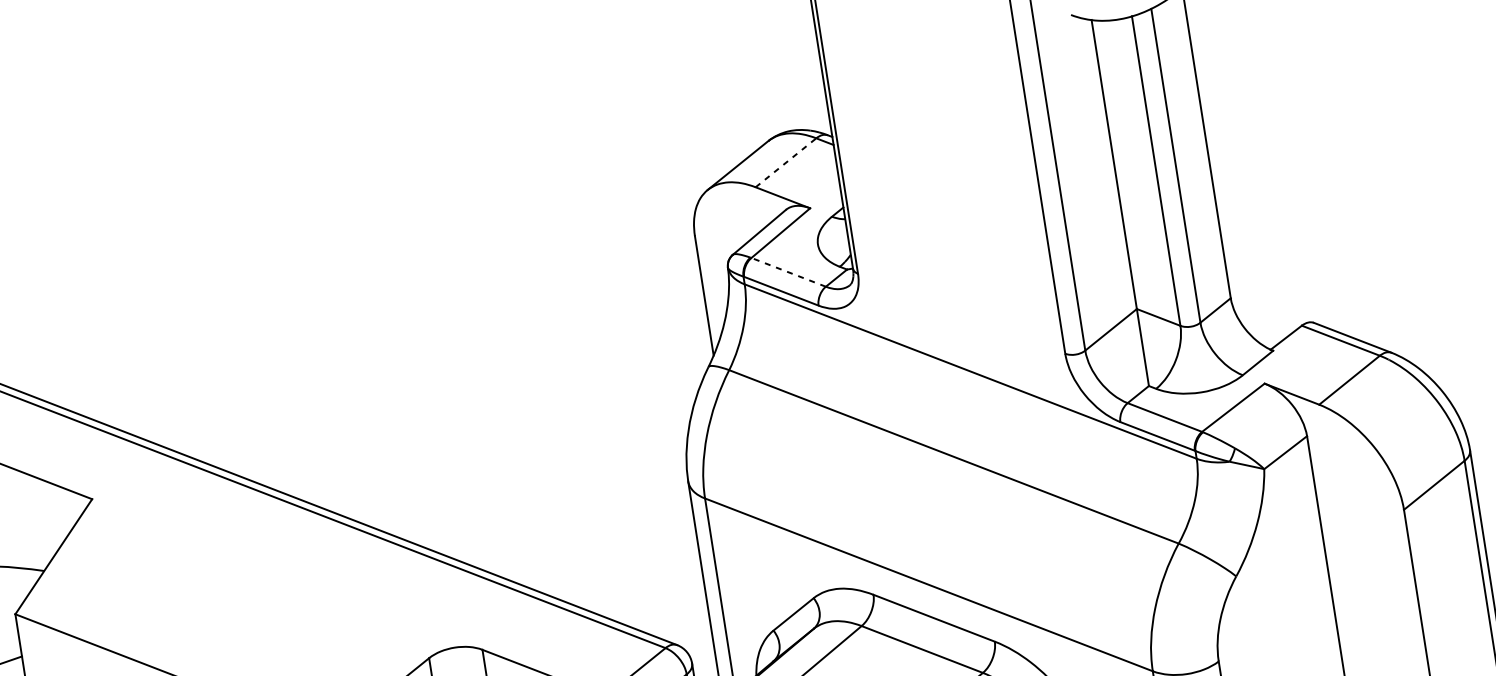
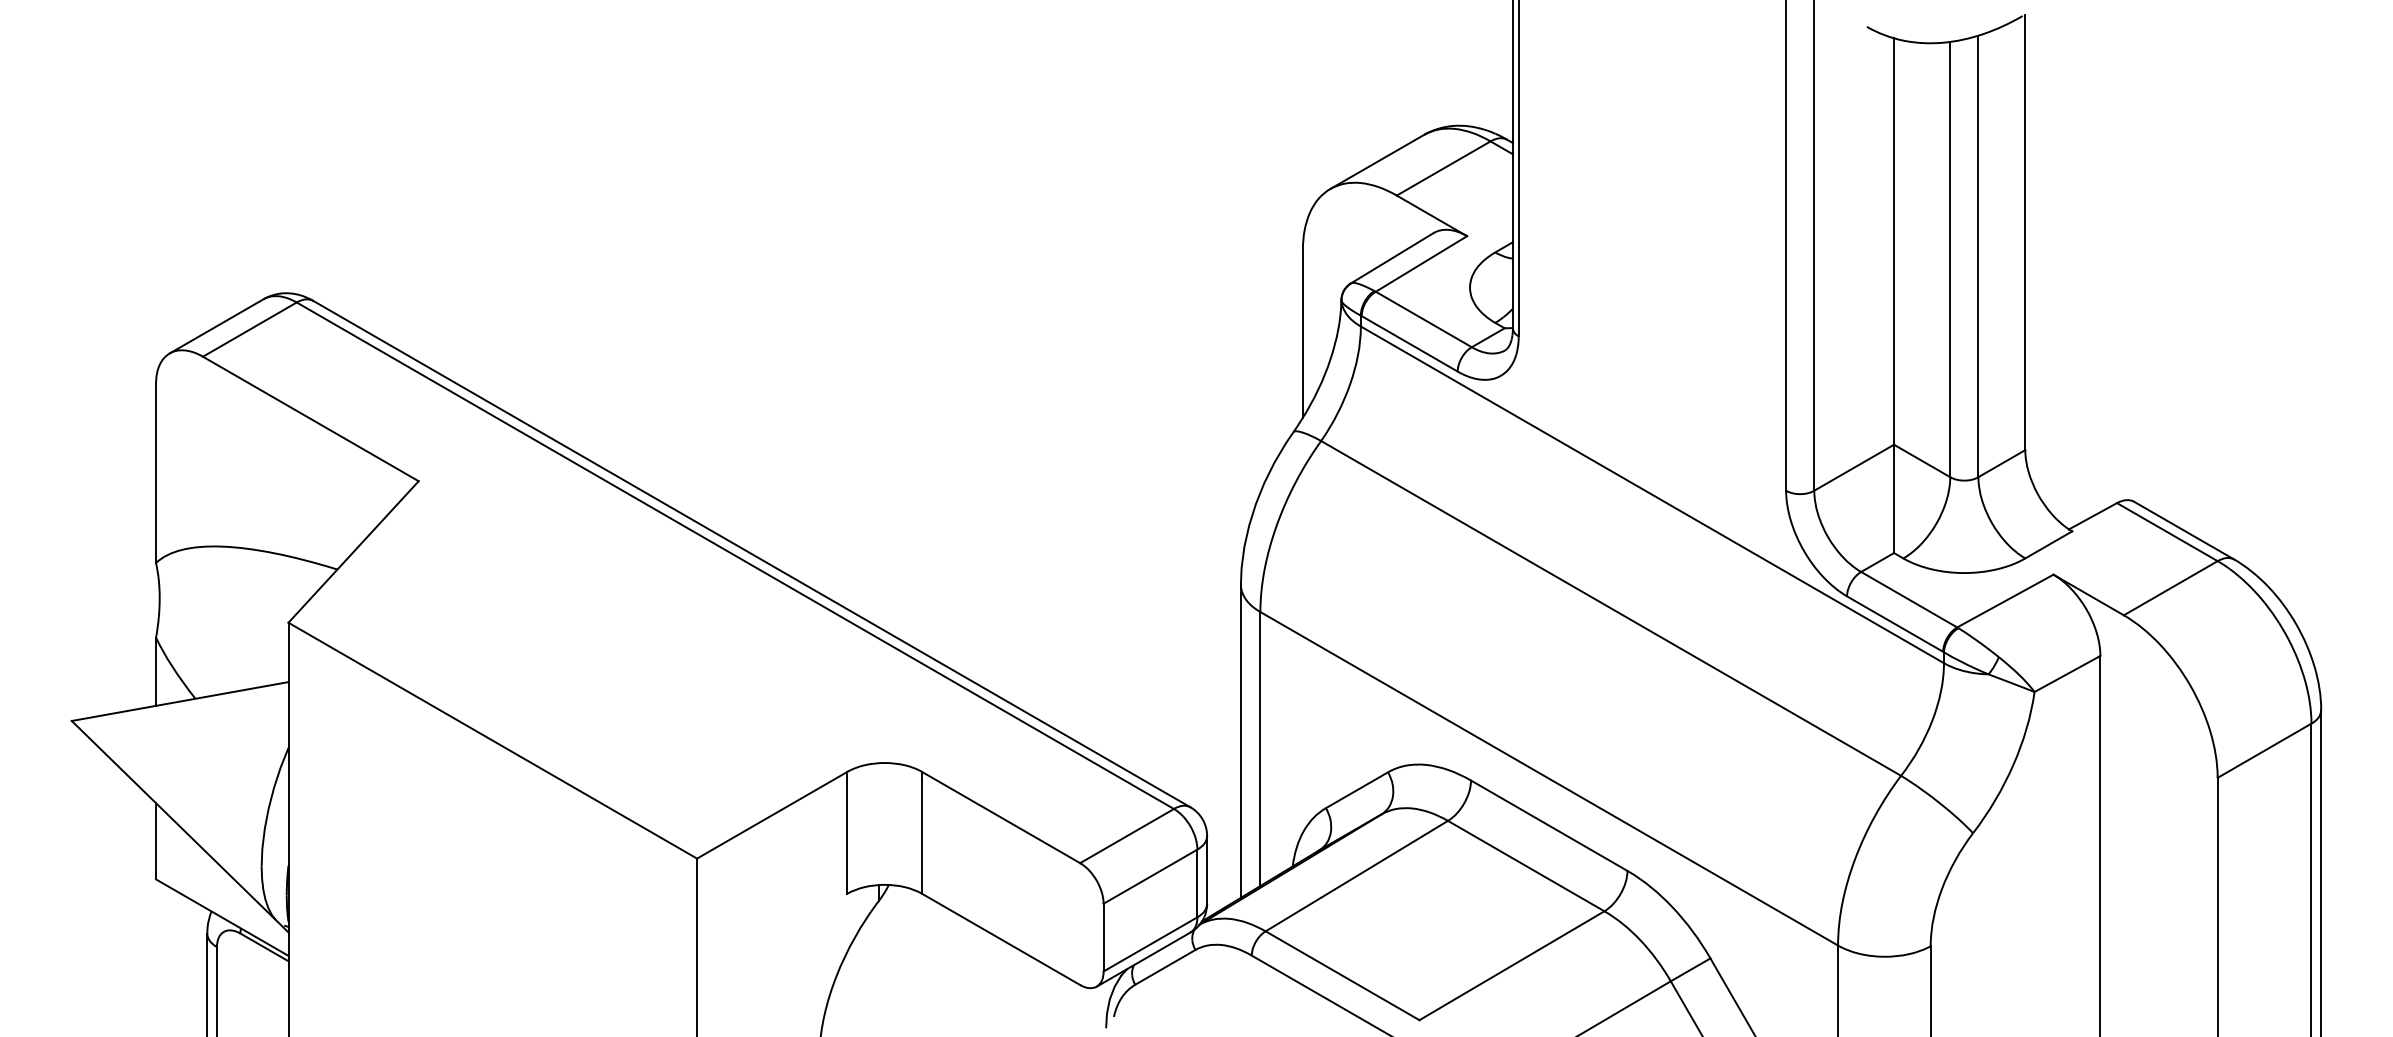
line: (786, 162) -> (1444, 168), dashed -> solid
line: (788, 272) -> (1423, 319), dashed -> solid

